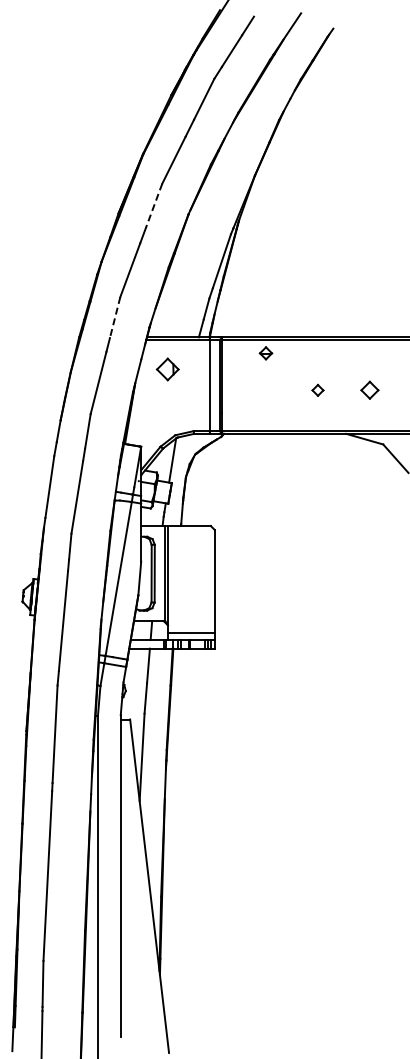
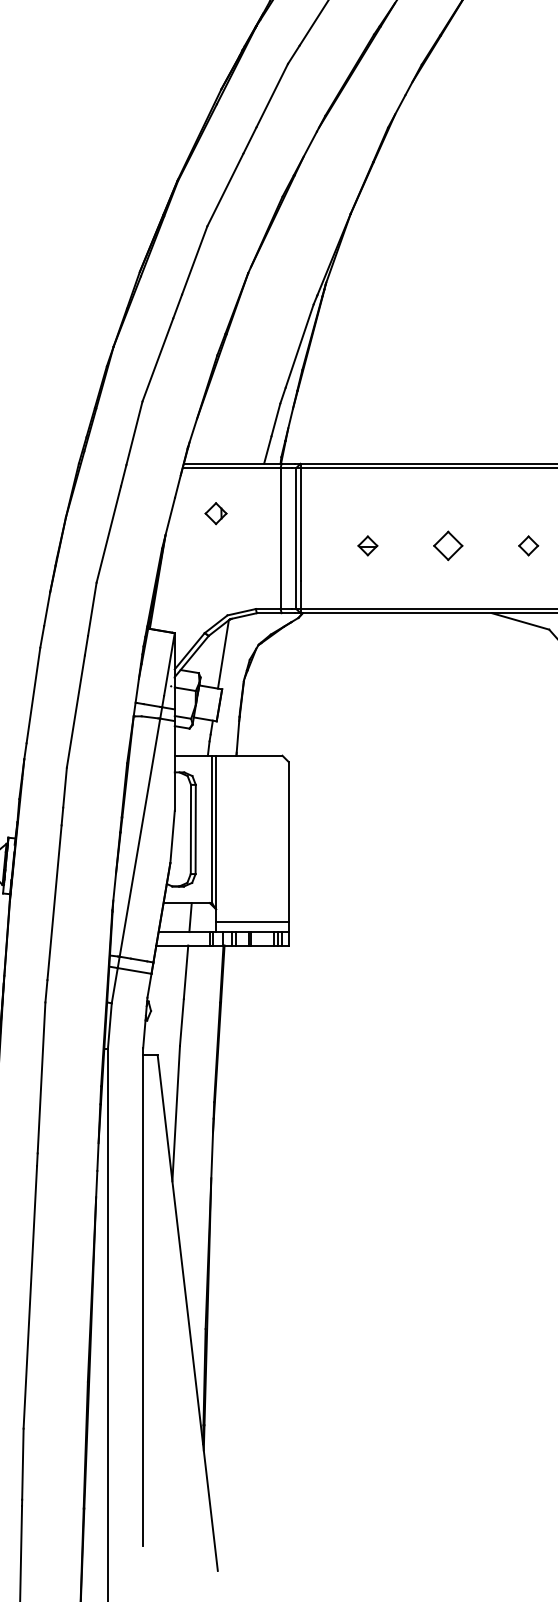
line: (154, 205) -> (195, 259), dashed -> solid
line: (115, 318) -> (135, 434), dashed -> solid
part: (265, 353) -> (367, 546), moved
part: (167, 369) -> (215, 513), size x0.62
part: (317, 390) -> (447, 546), size x1.67
part: (369, 390) -> (527, 546), size x0.71

